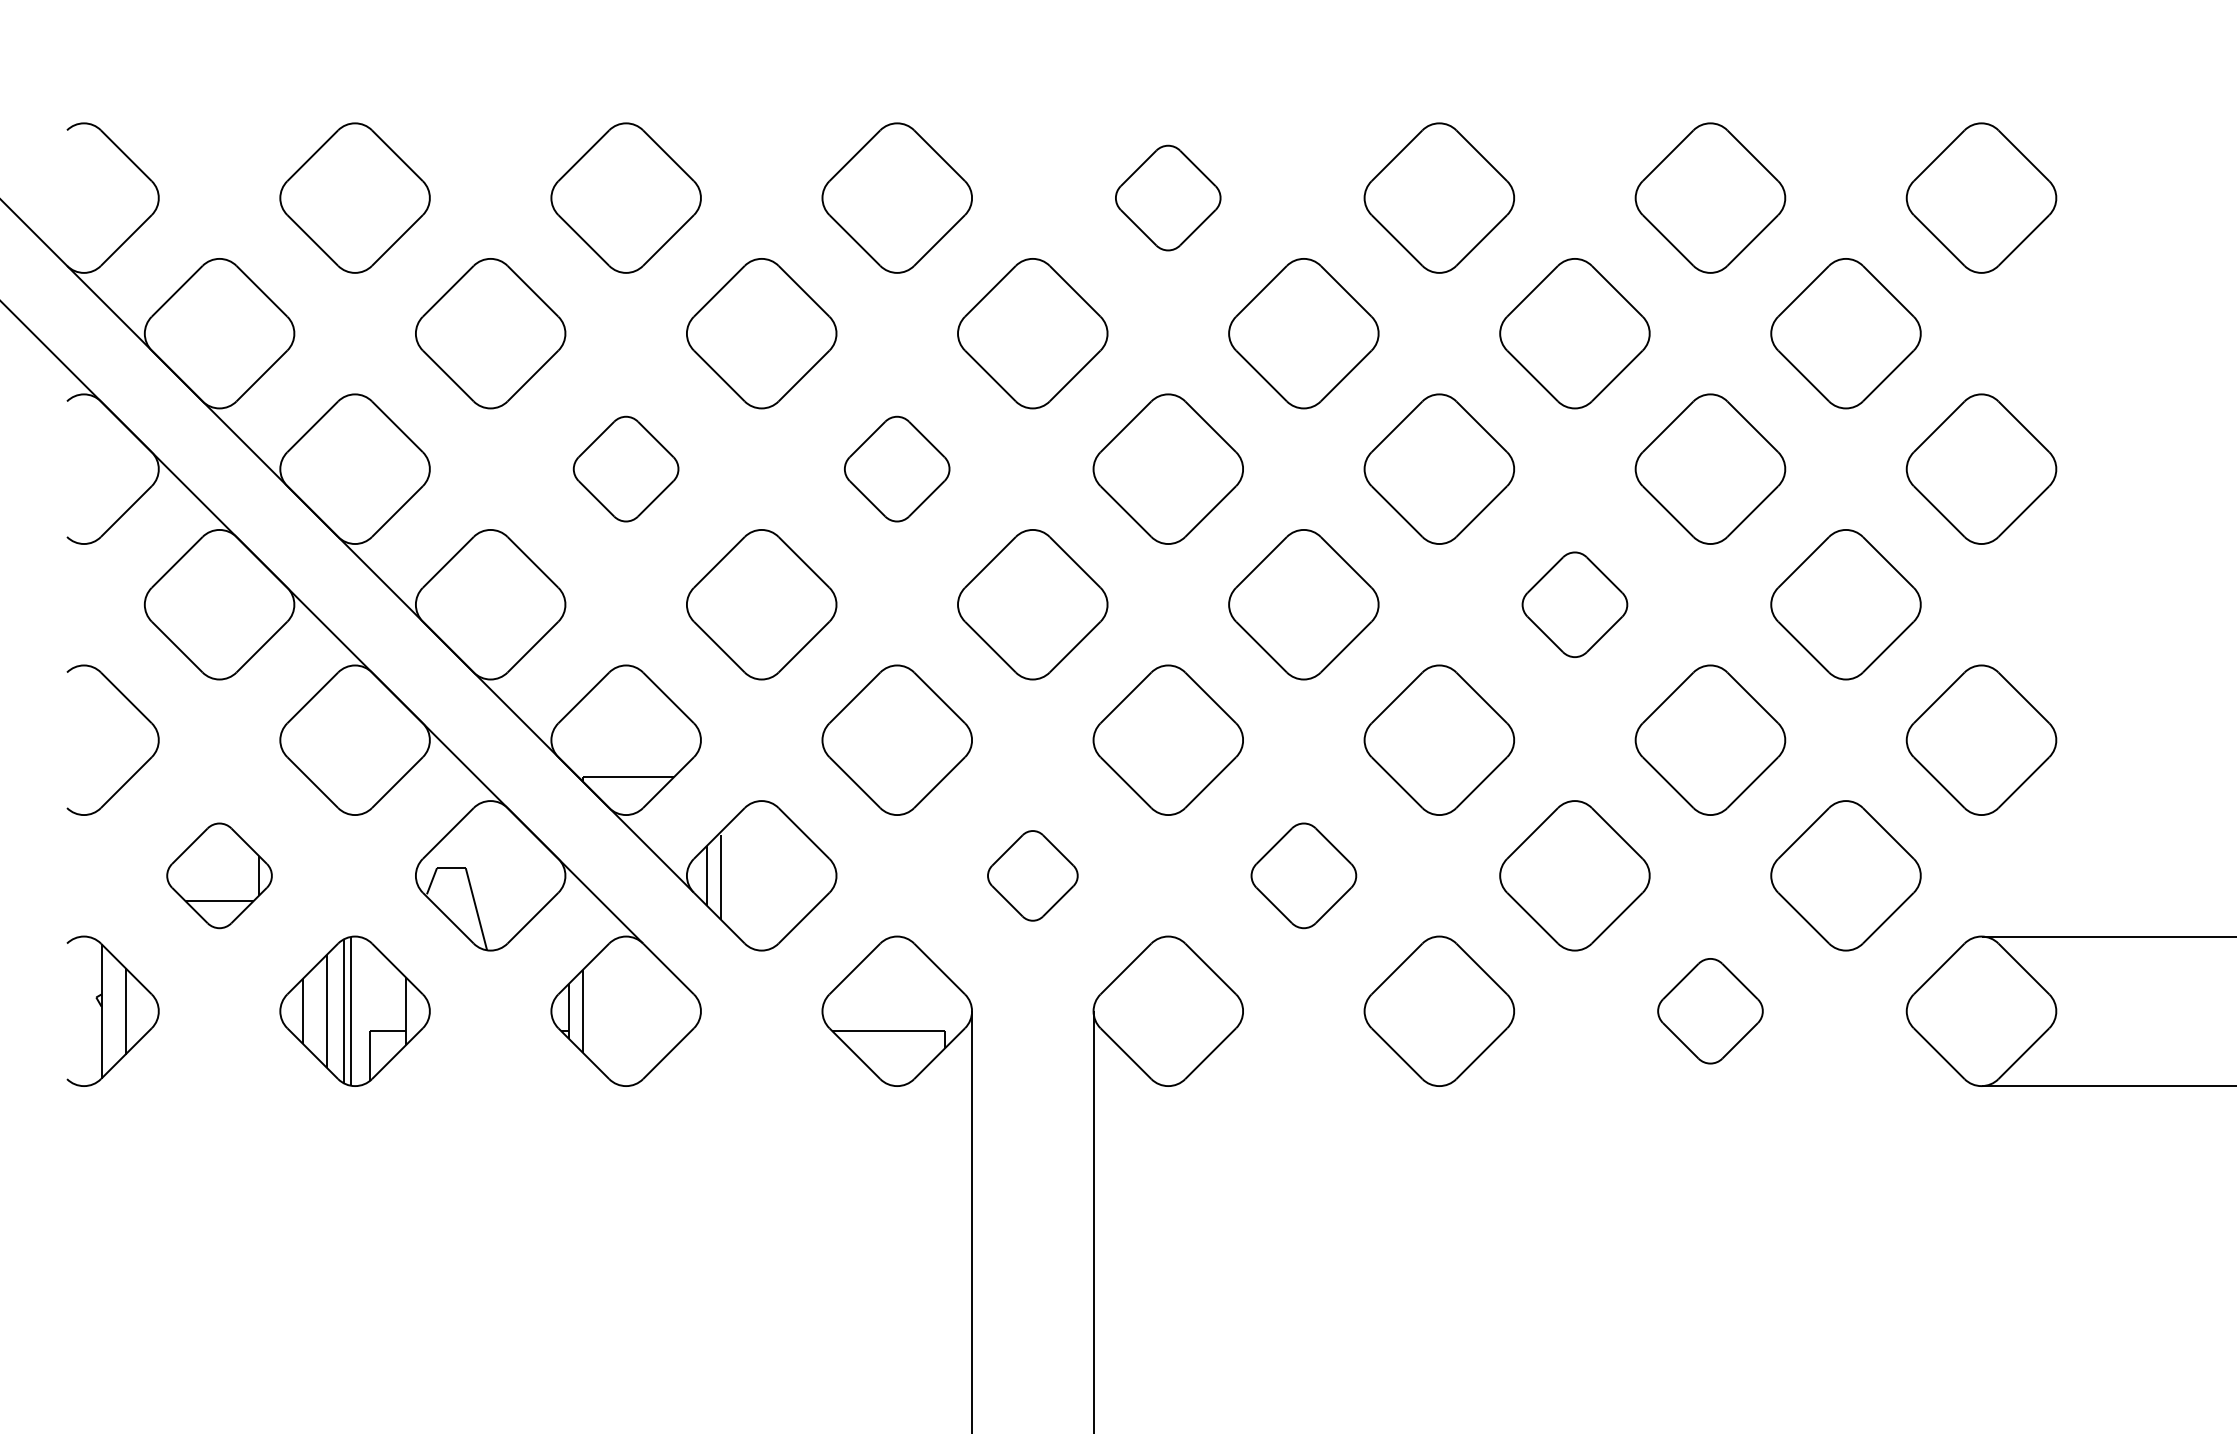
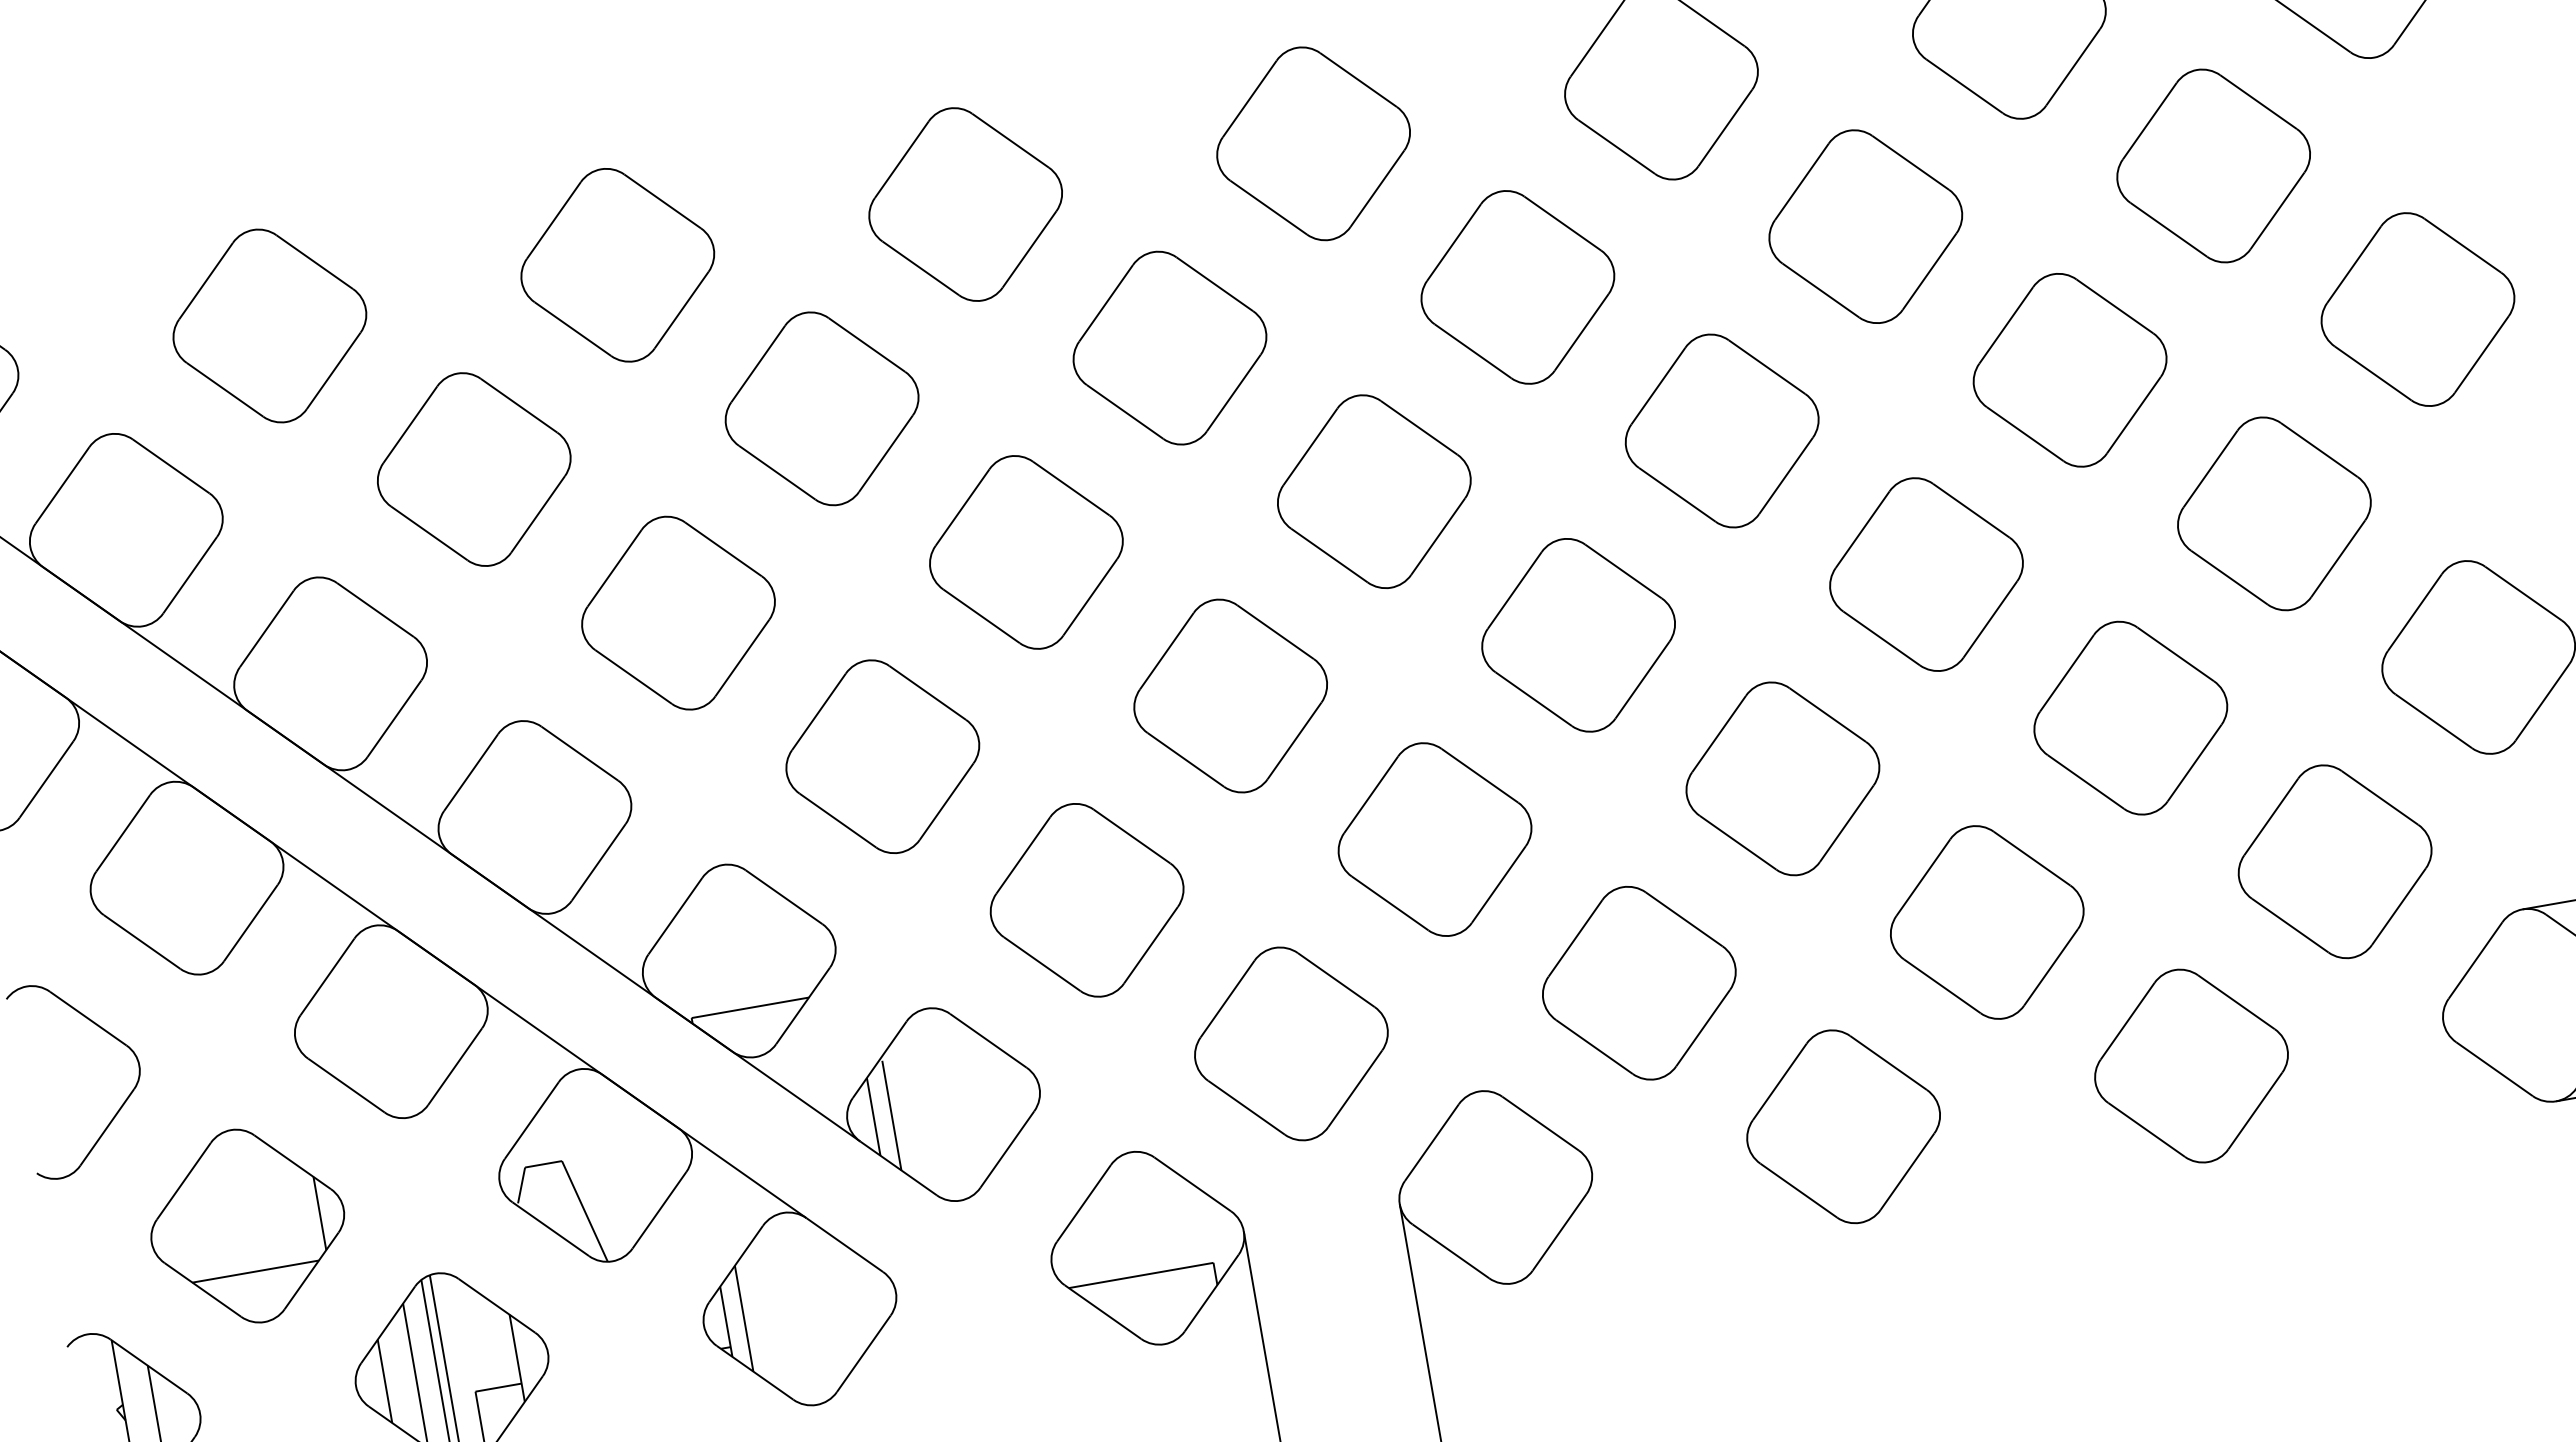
part: (1167, 197) -> (1312, 143), size x1.43
part: (625, 468) -> (677, 612), size x1.43
part: (896, 468) -> (1025, 551), size x1.43
part: (1574, 604) -> (1925, 574), size x1.43
part: (219, 875) -> (247, 1225), size x1.43
part: (1032, 875) -> (1290, 1043), size x1.67
part: (1303, 875) -> (1638, 982), size x1.43
part: (1710, 1010) -> (2191, 1064), size x1.43

